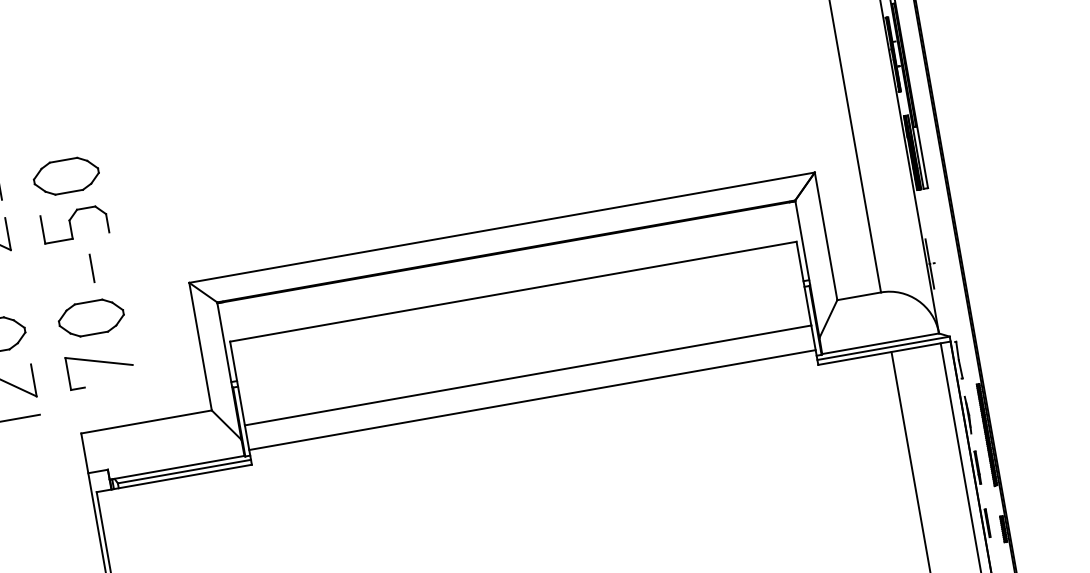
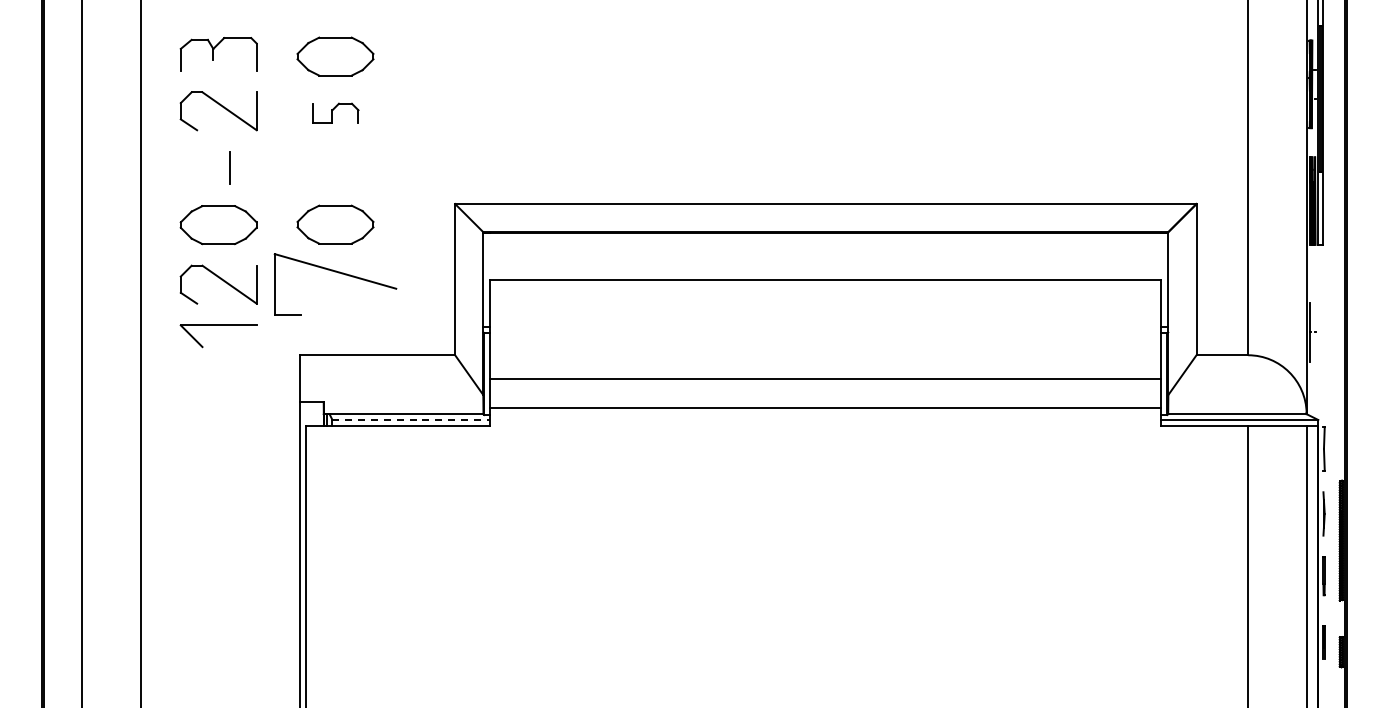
part: (74, 224) -> (335, 113), size x0.6
line: (92, 268) -> (346, 167), removed
part: (100, 367) -> (335, 283), size x1.6
line: (184, 471) -> (411, 420), solid -> dashed

